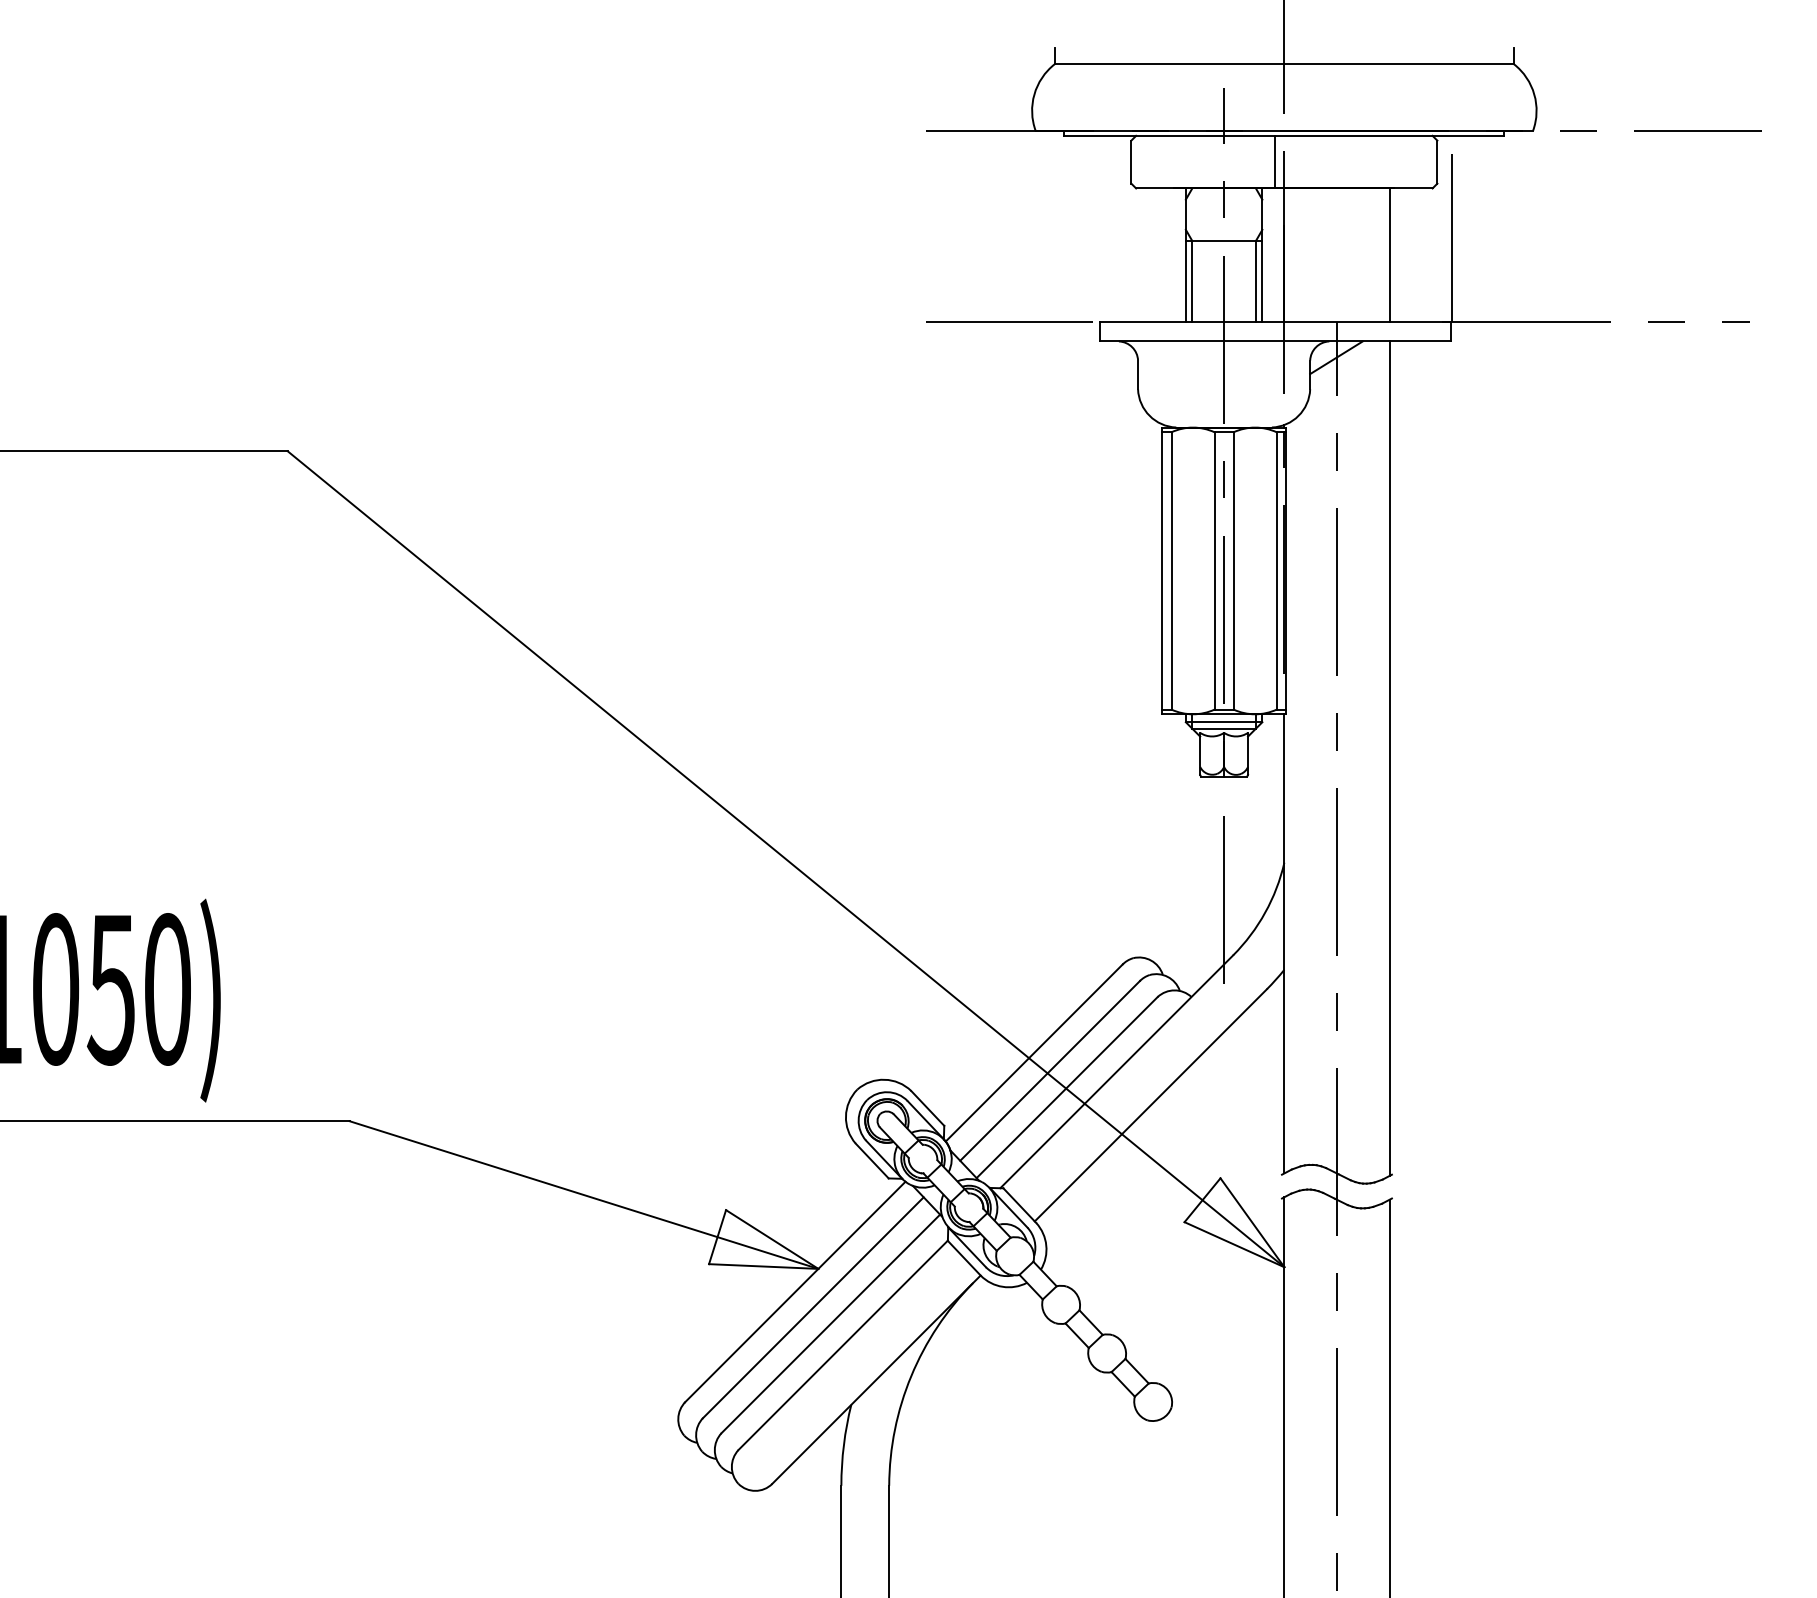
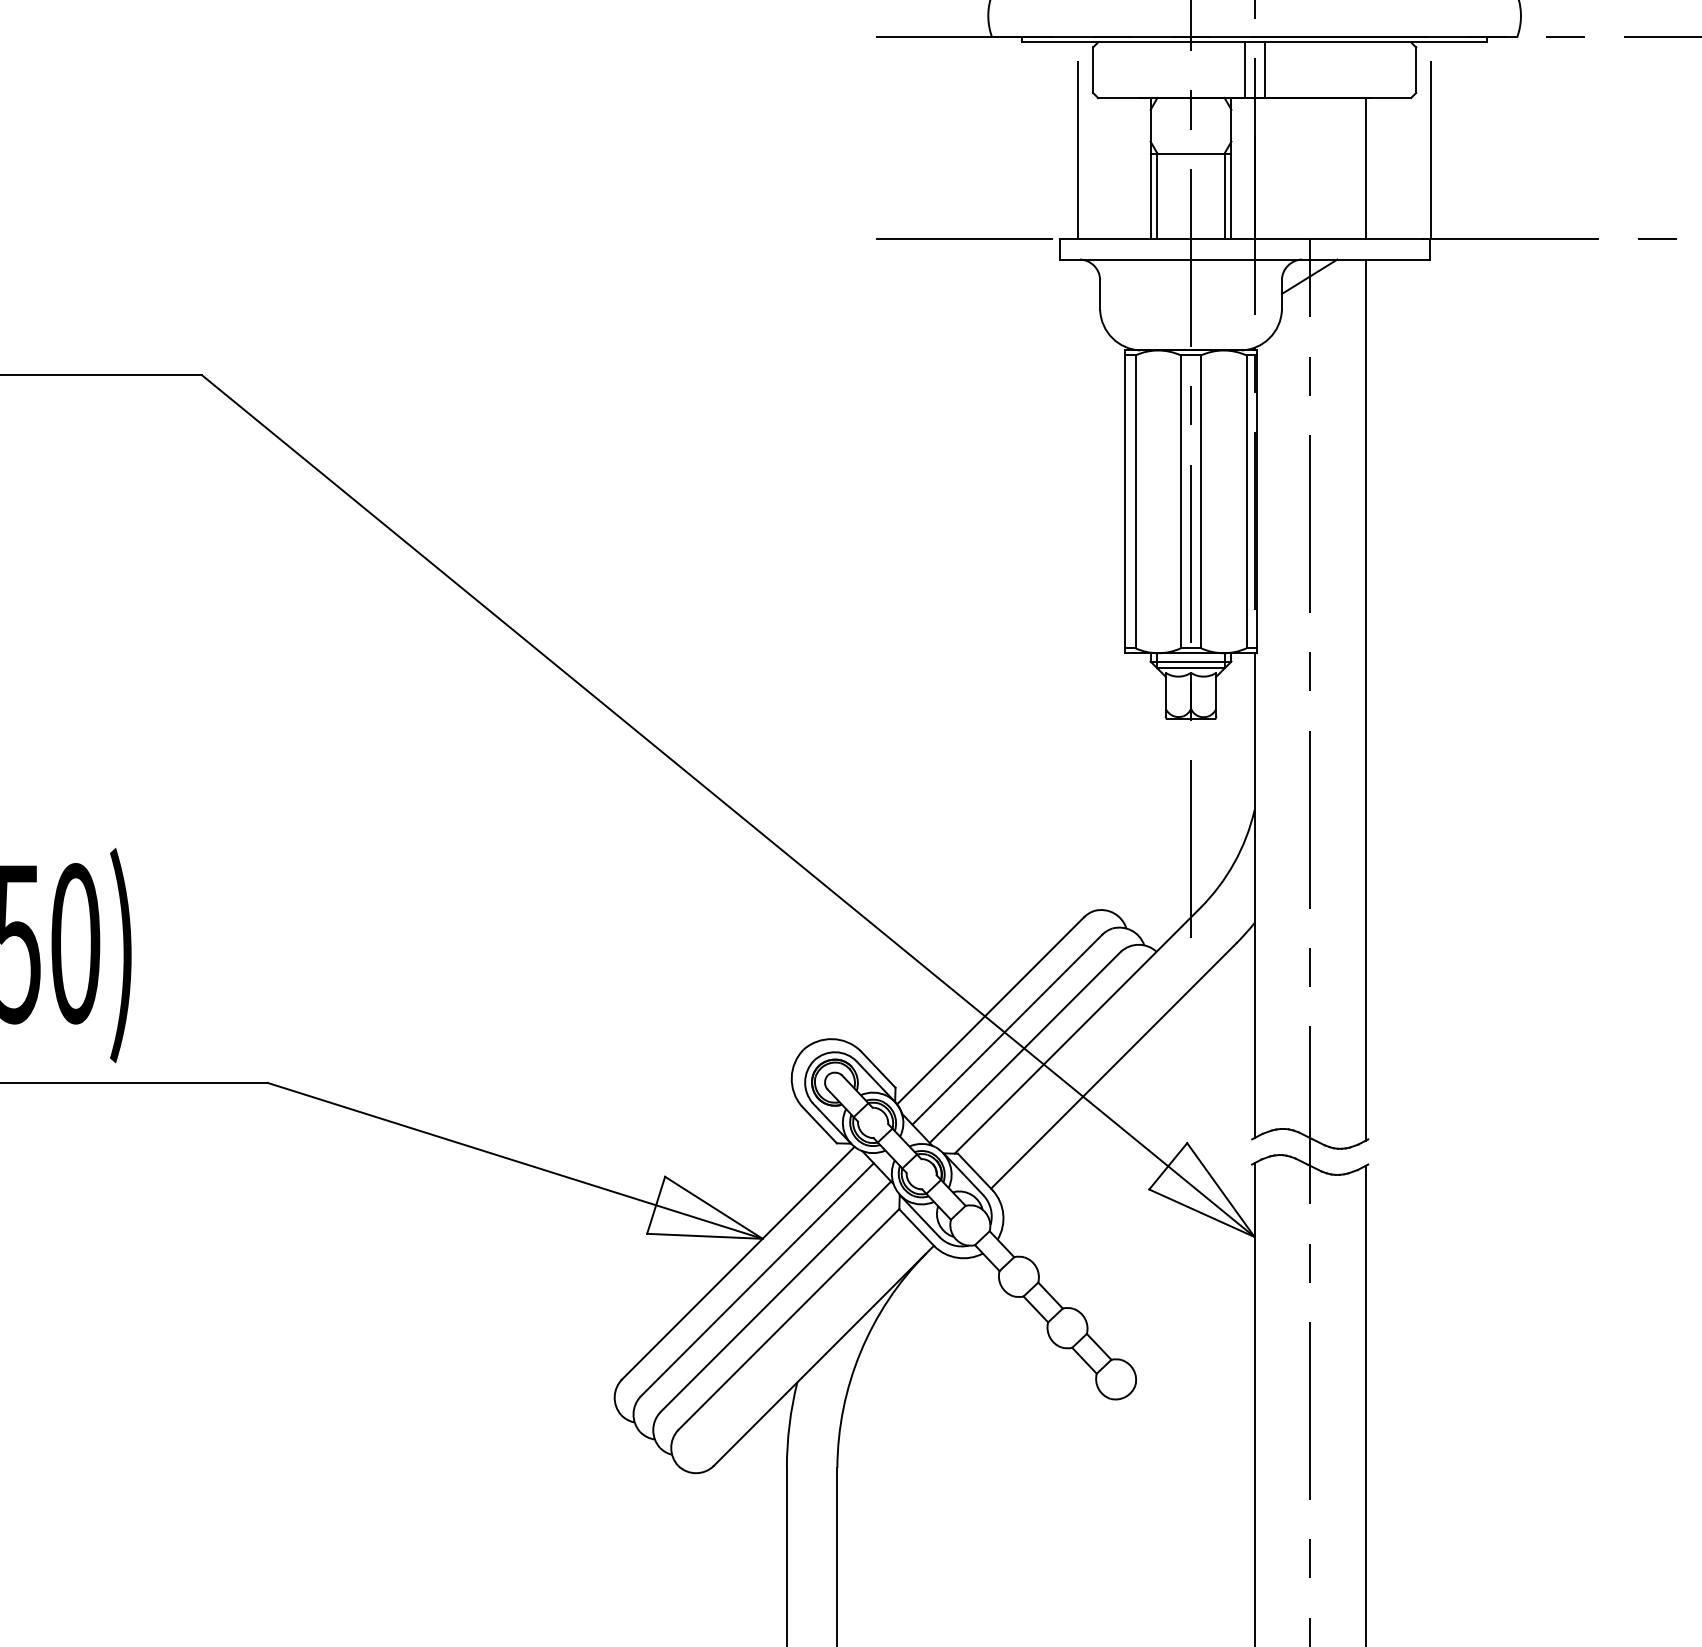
line: (1293, 161) -> (1264, 69), added
line: (1117, 231) -> (1078, 143), added

